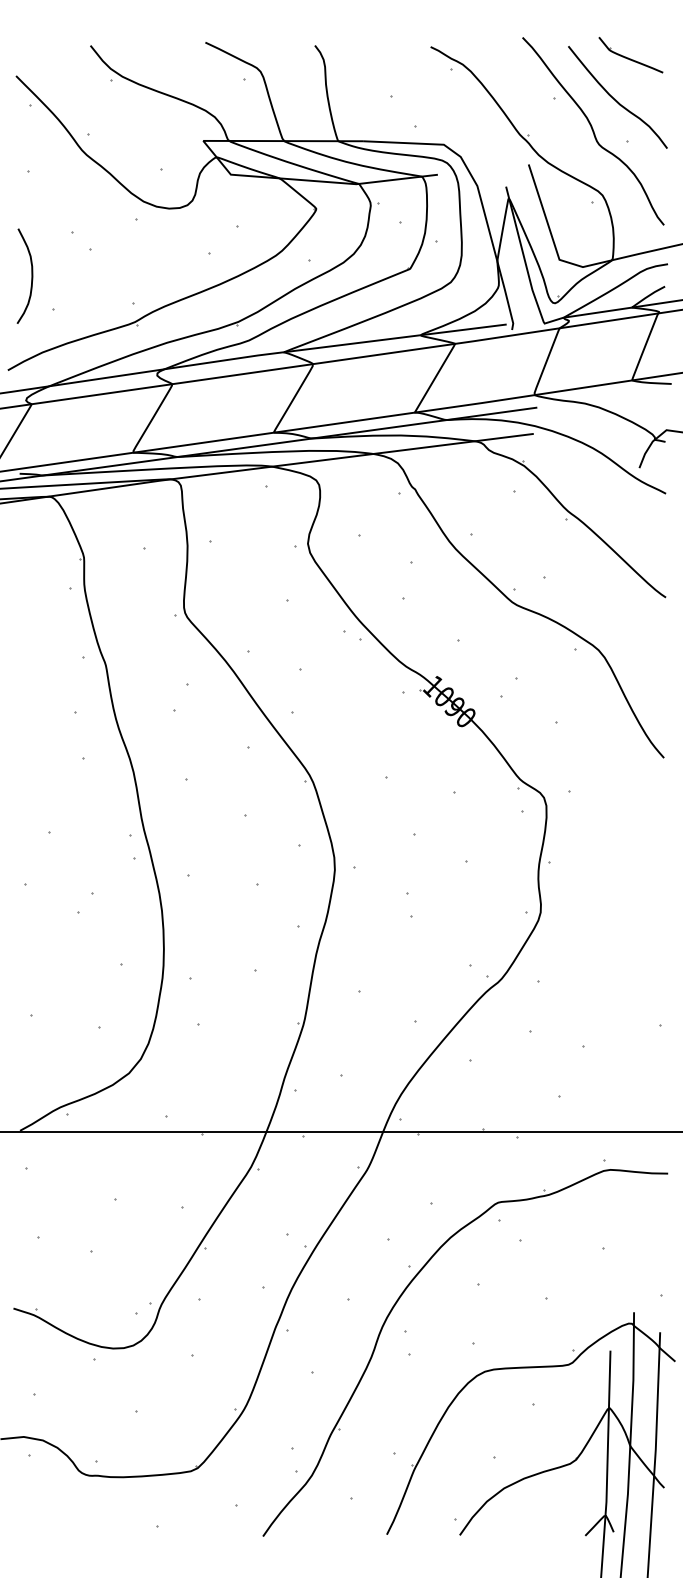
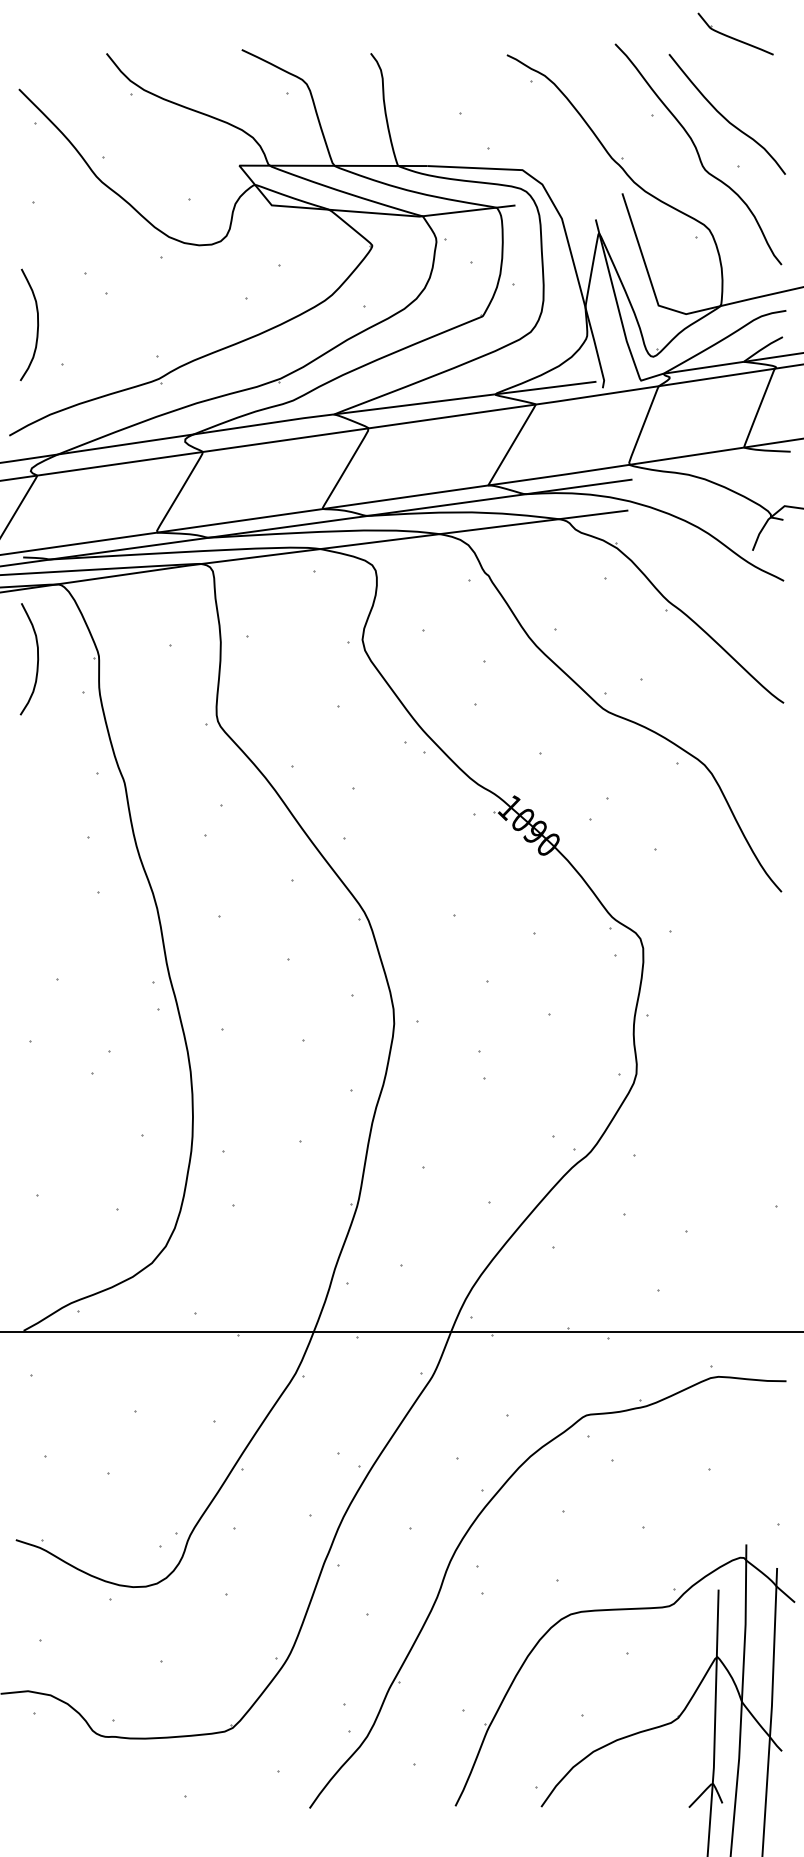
part: (630, 55) -> (735, 34), moved
curve: (31, 559) -> (37, 658), added

